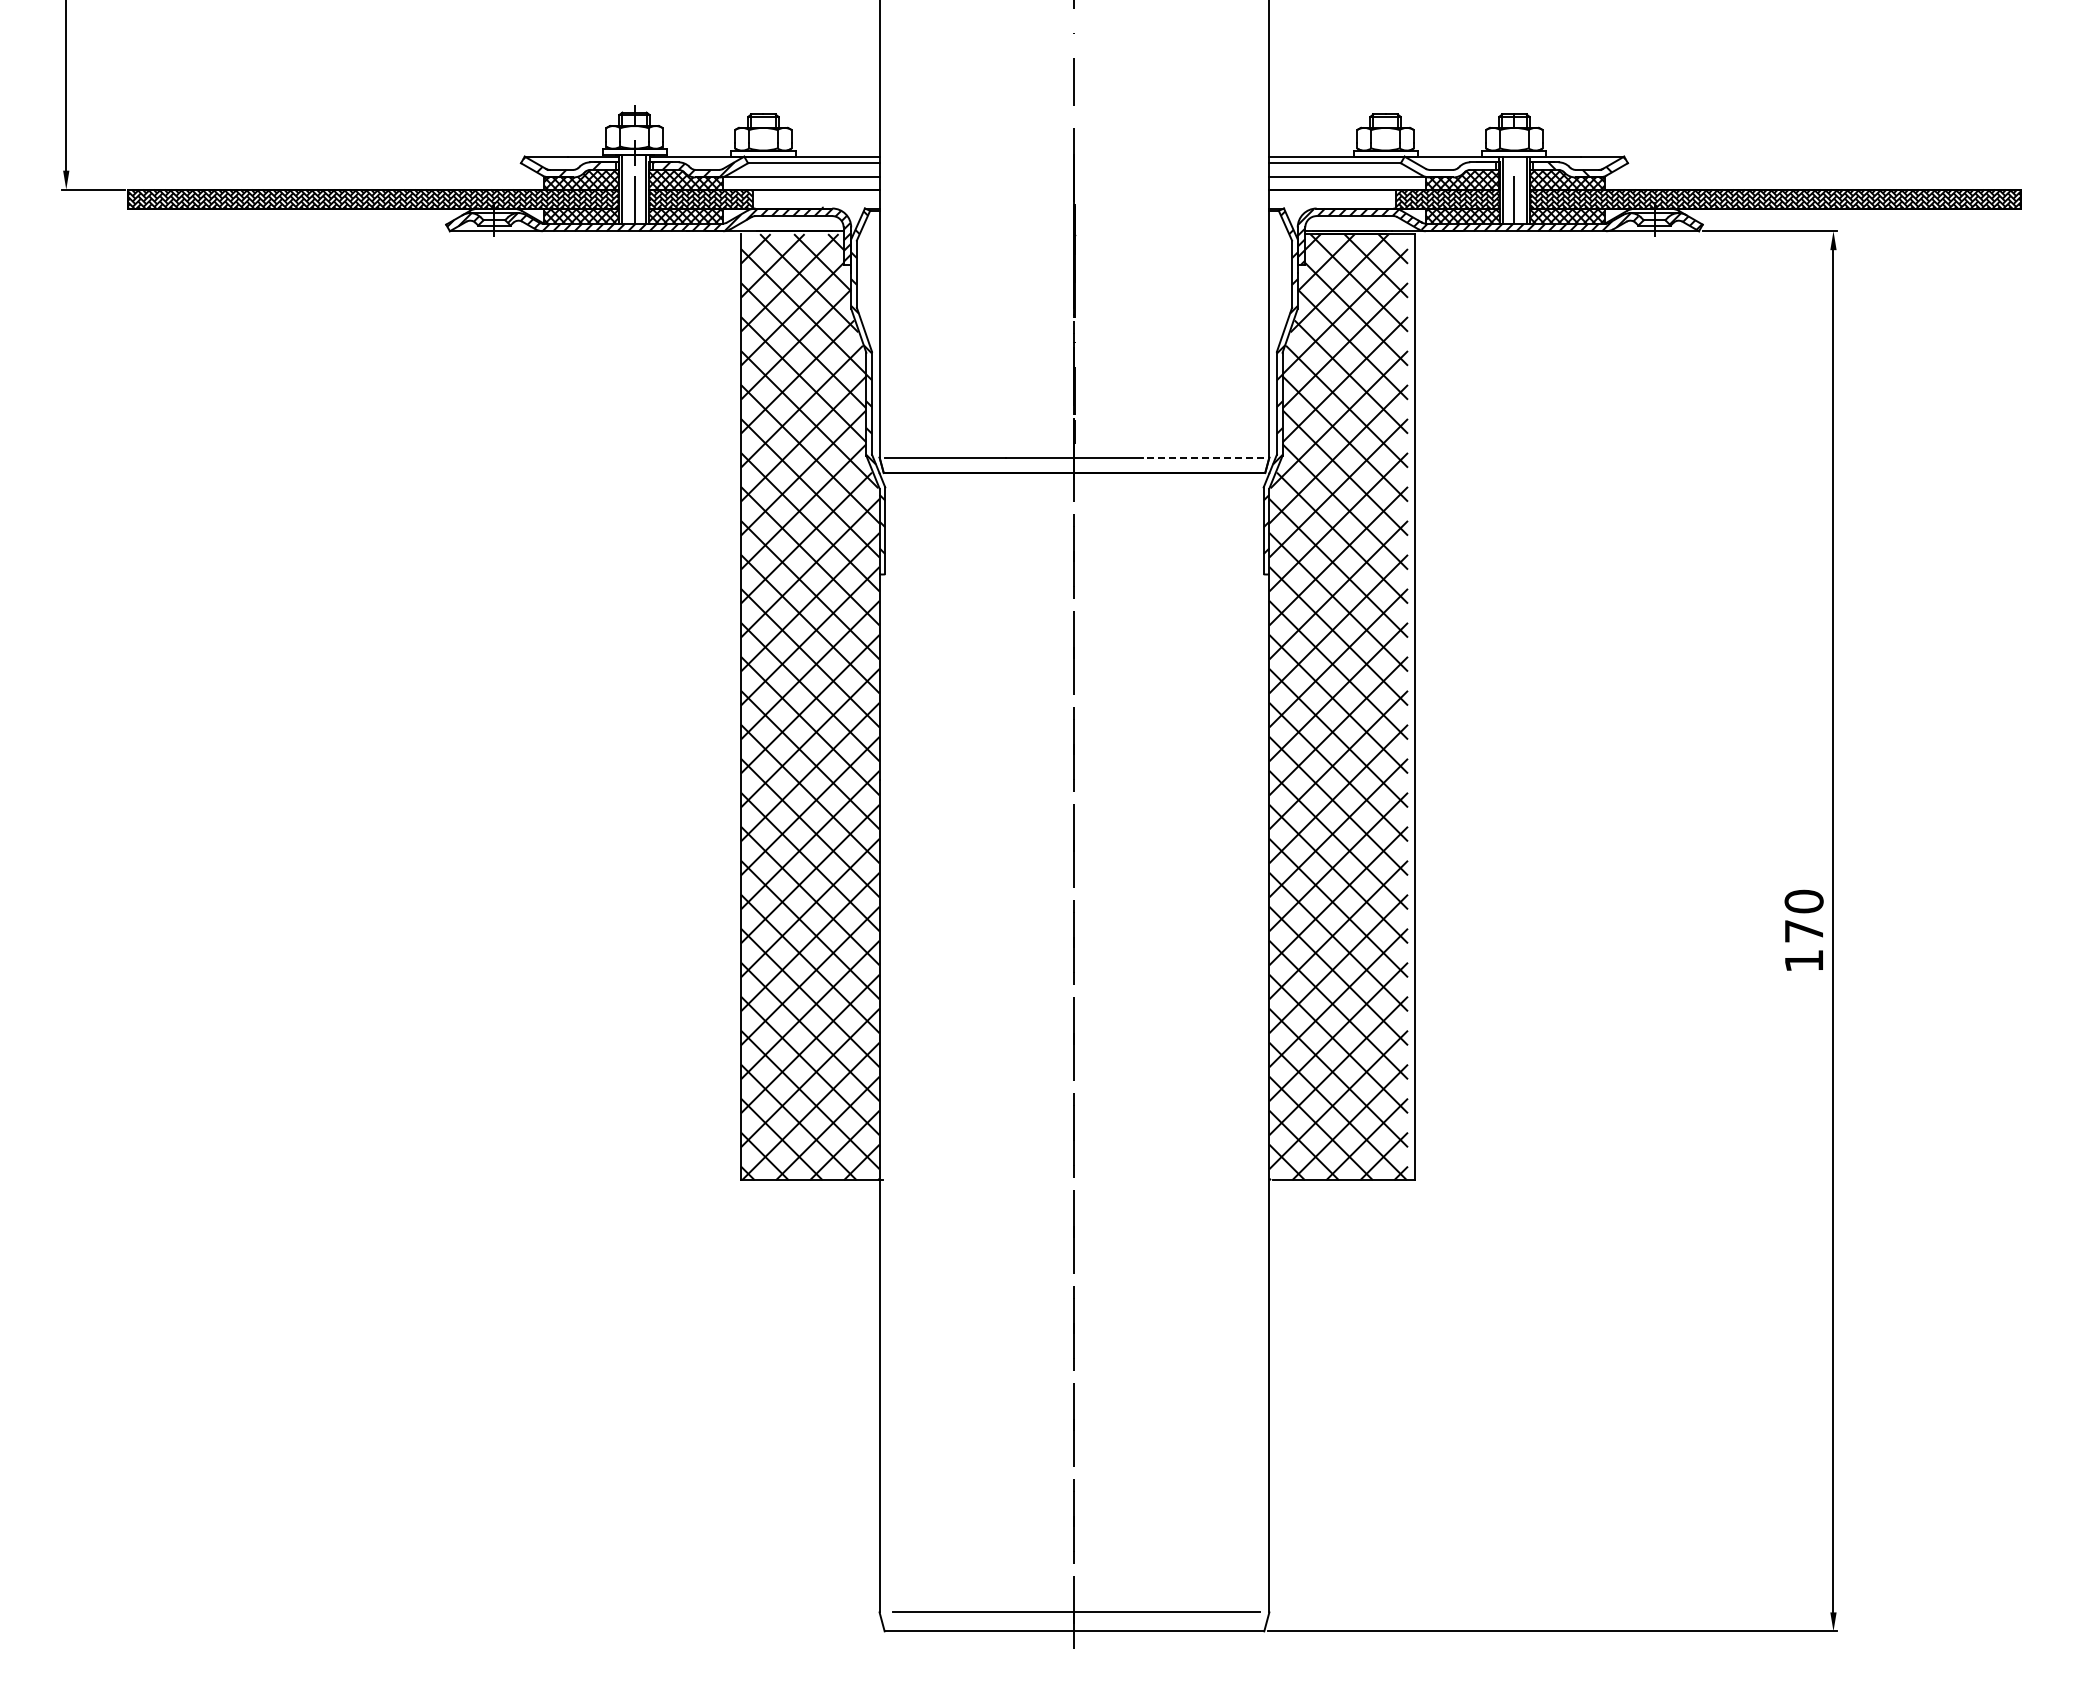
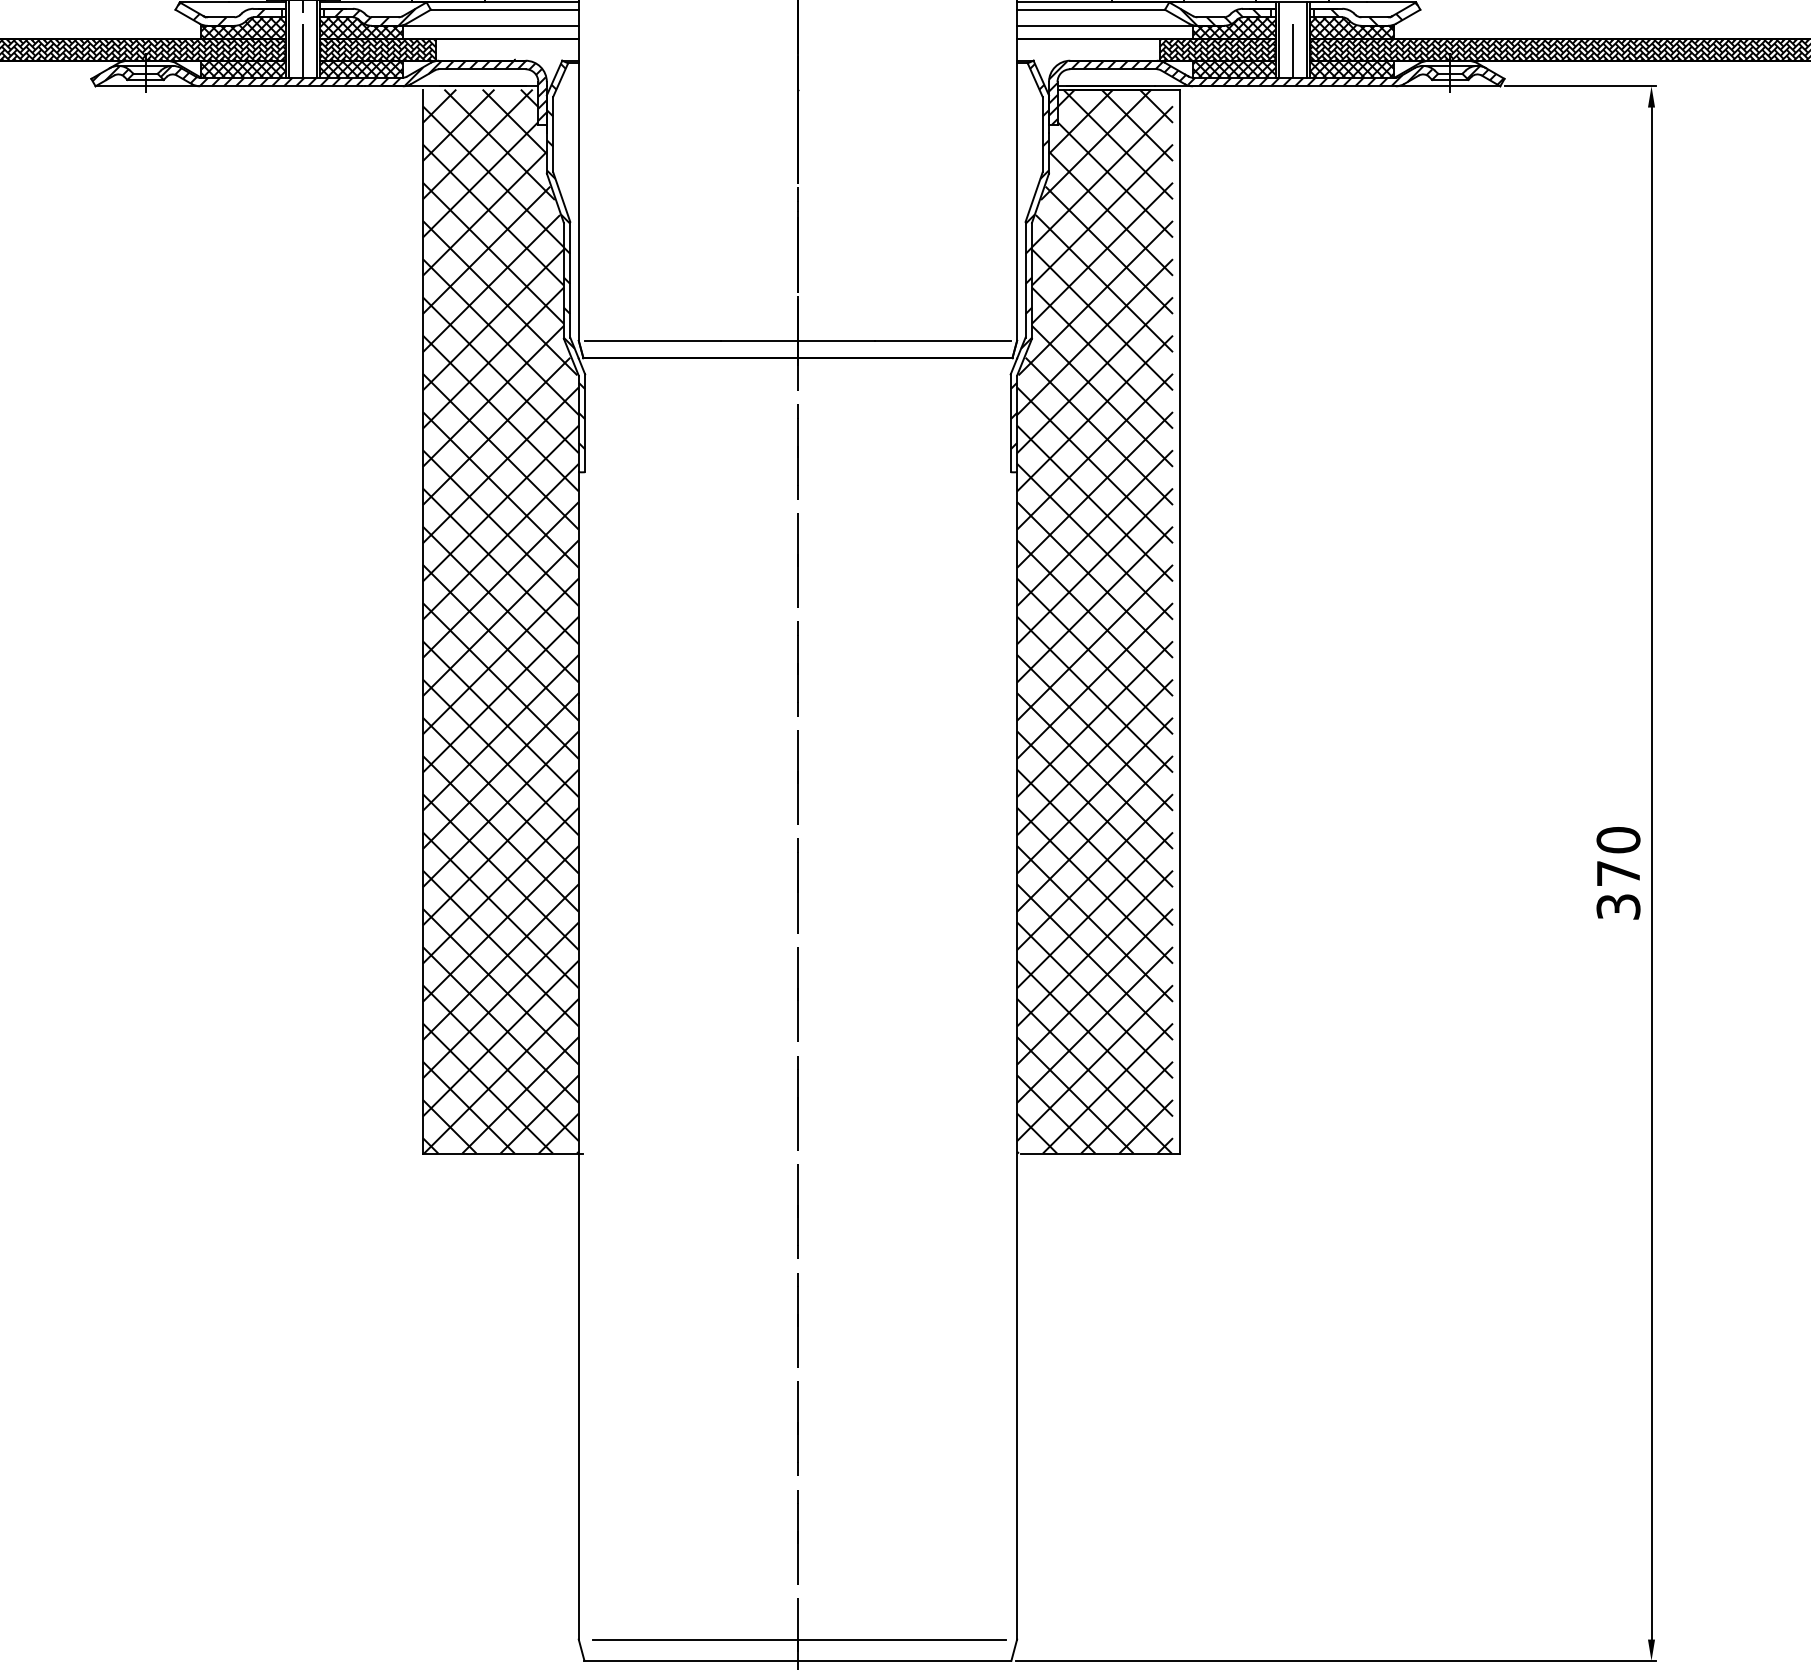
hatch: (1454, 169) -> (1225, 16), added
line: (1203, 457) -> (943, 340), dashed -> solid
text: (1803, 961) -> (1617, 907), 170 -> 370

